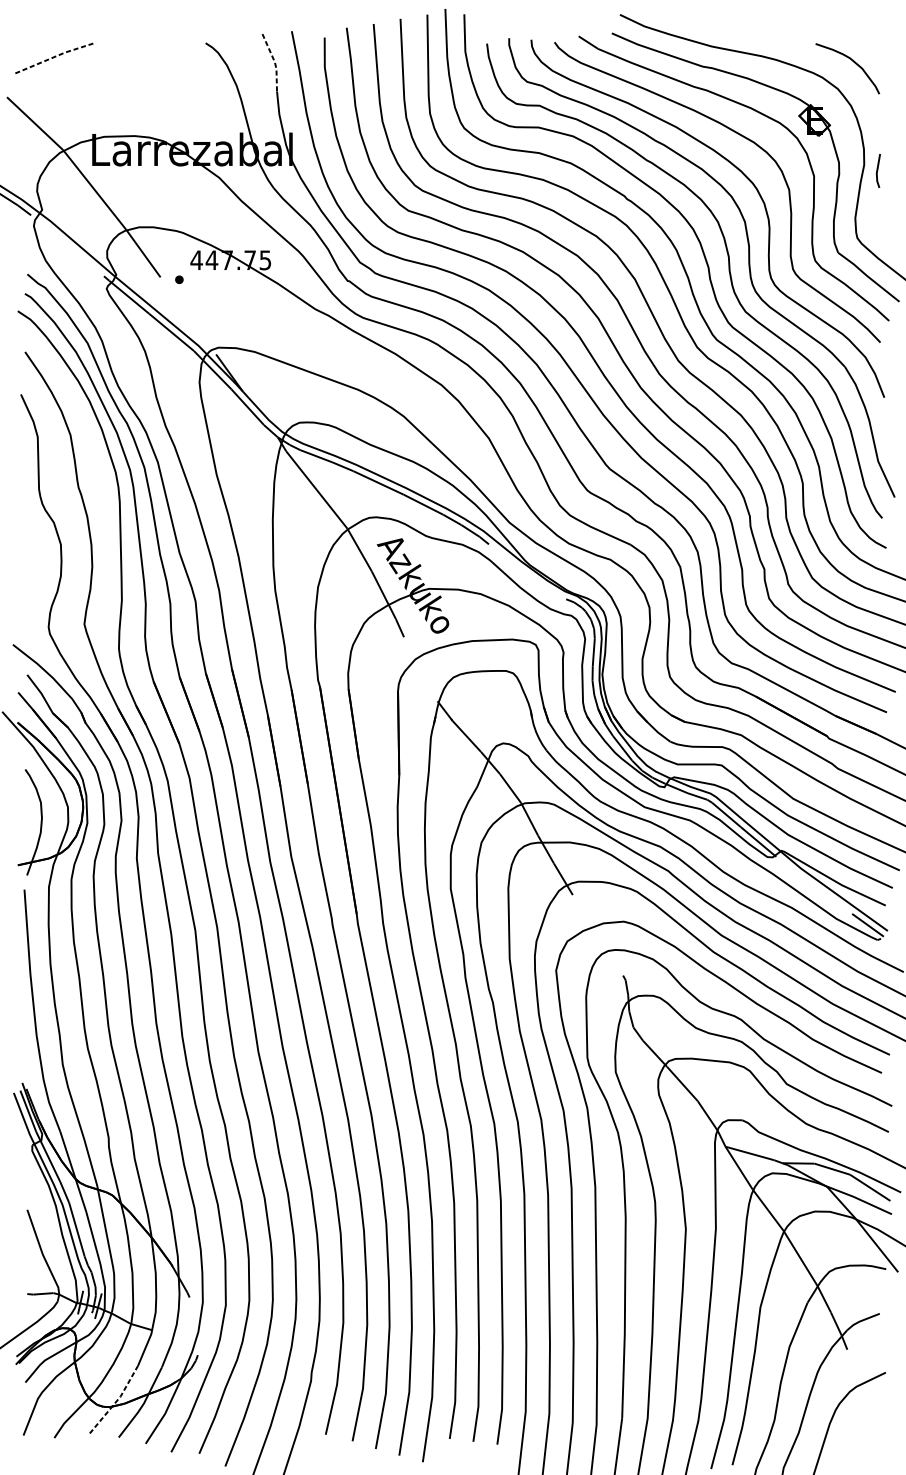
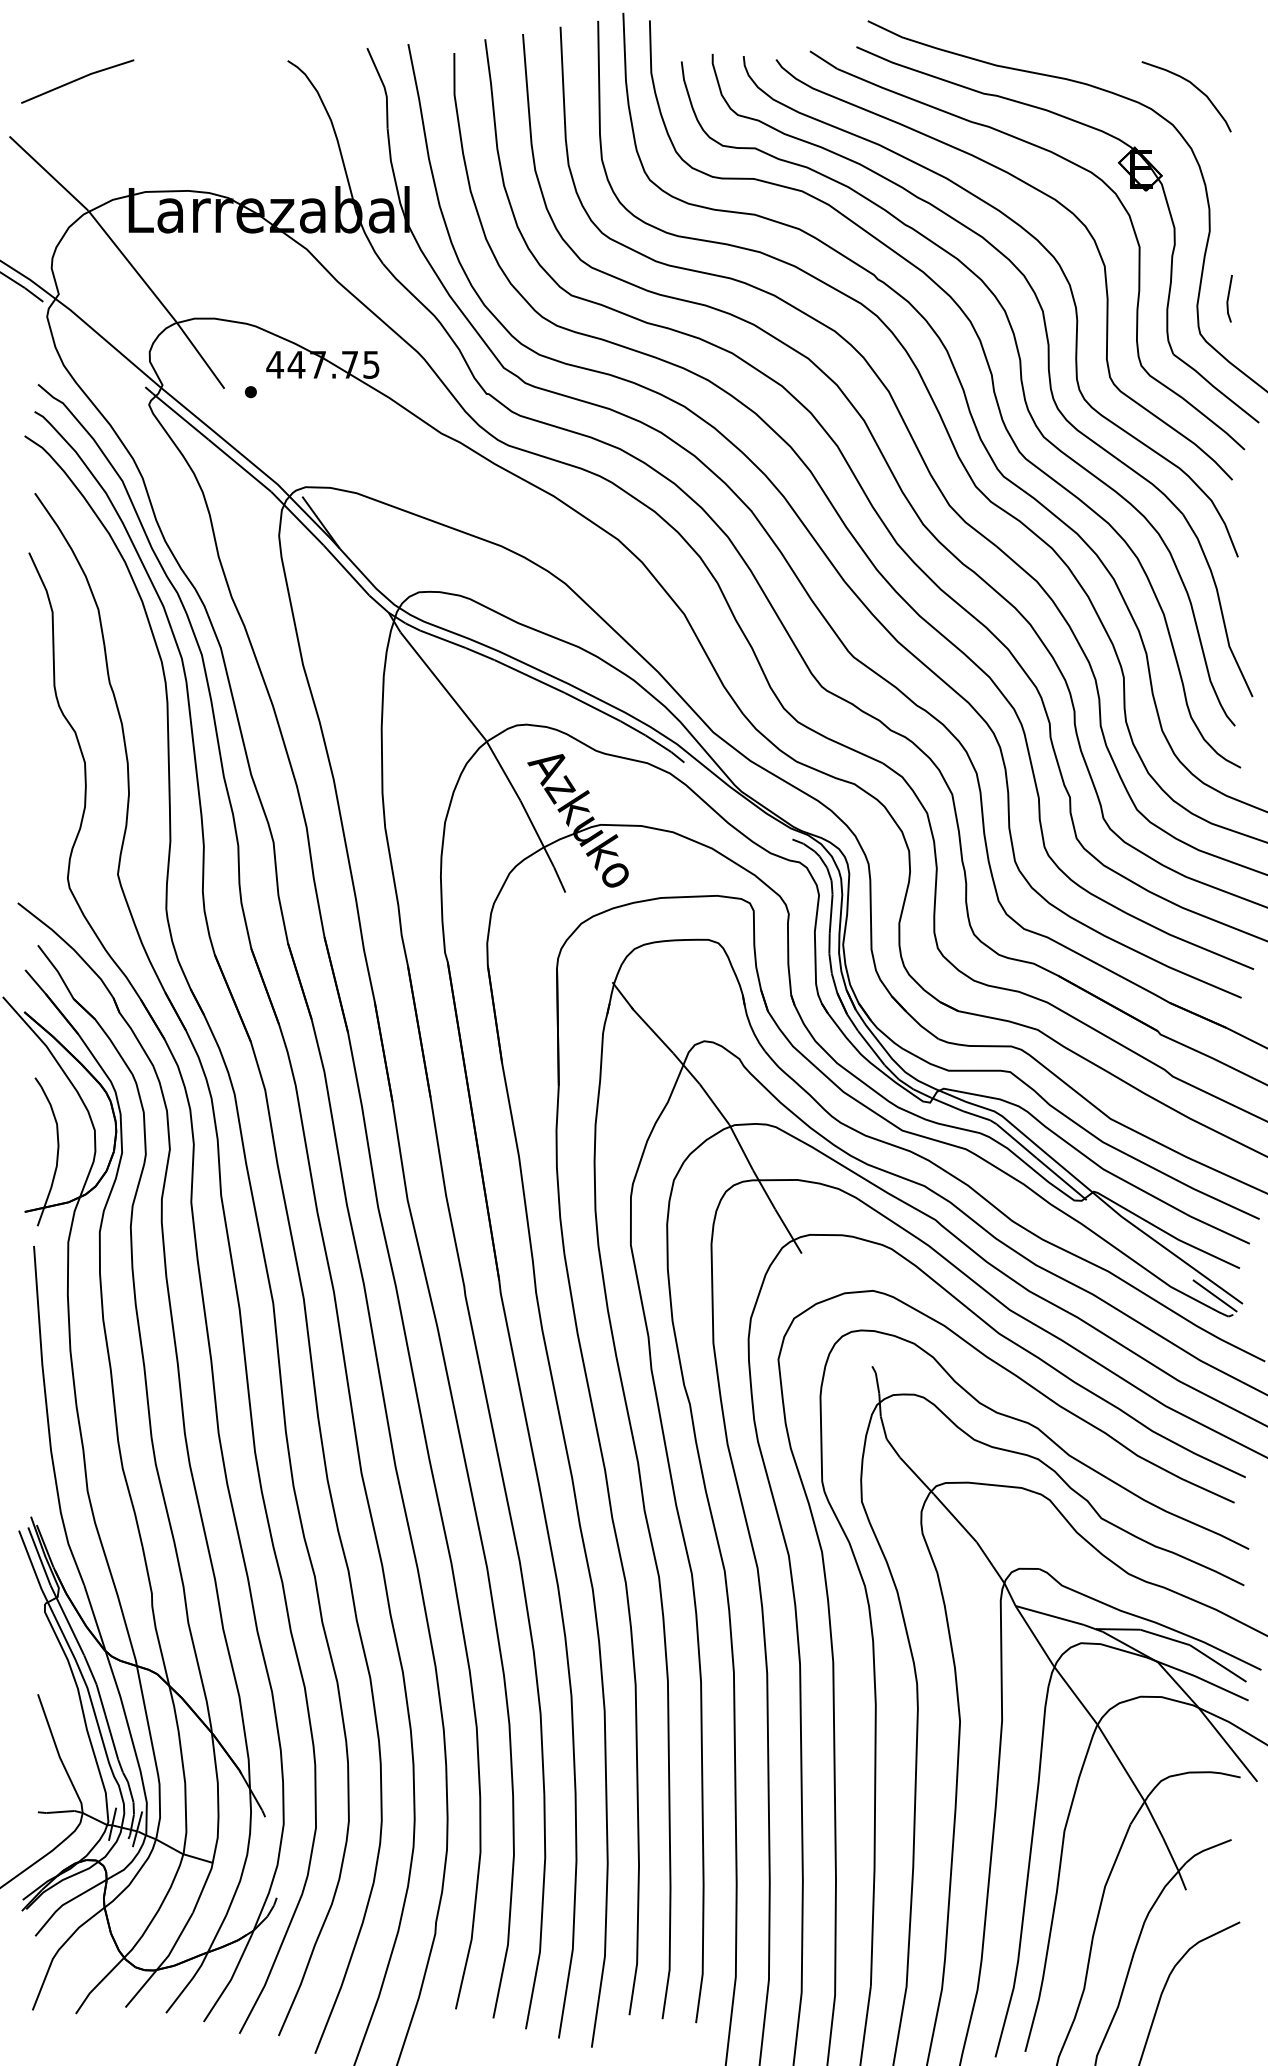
line: (56, 56) -> (78, 79), dashed -> solid
line: (274, 62) -> (384, 87), dashed -> solid
line: (878, 170) -> (1229, 297), moved
line: (116, 1400) -> (163, 1961), dashed -> solid

